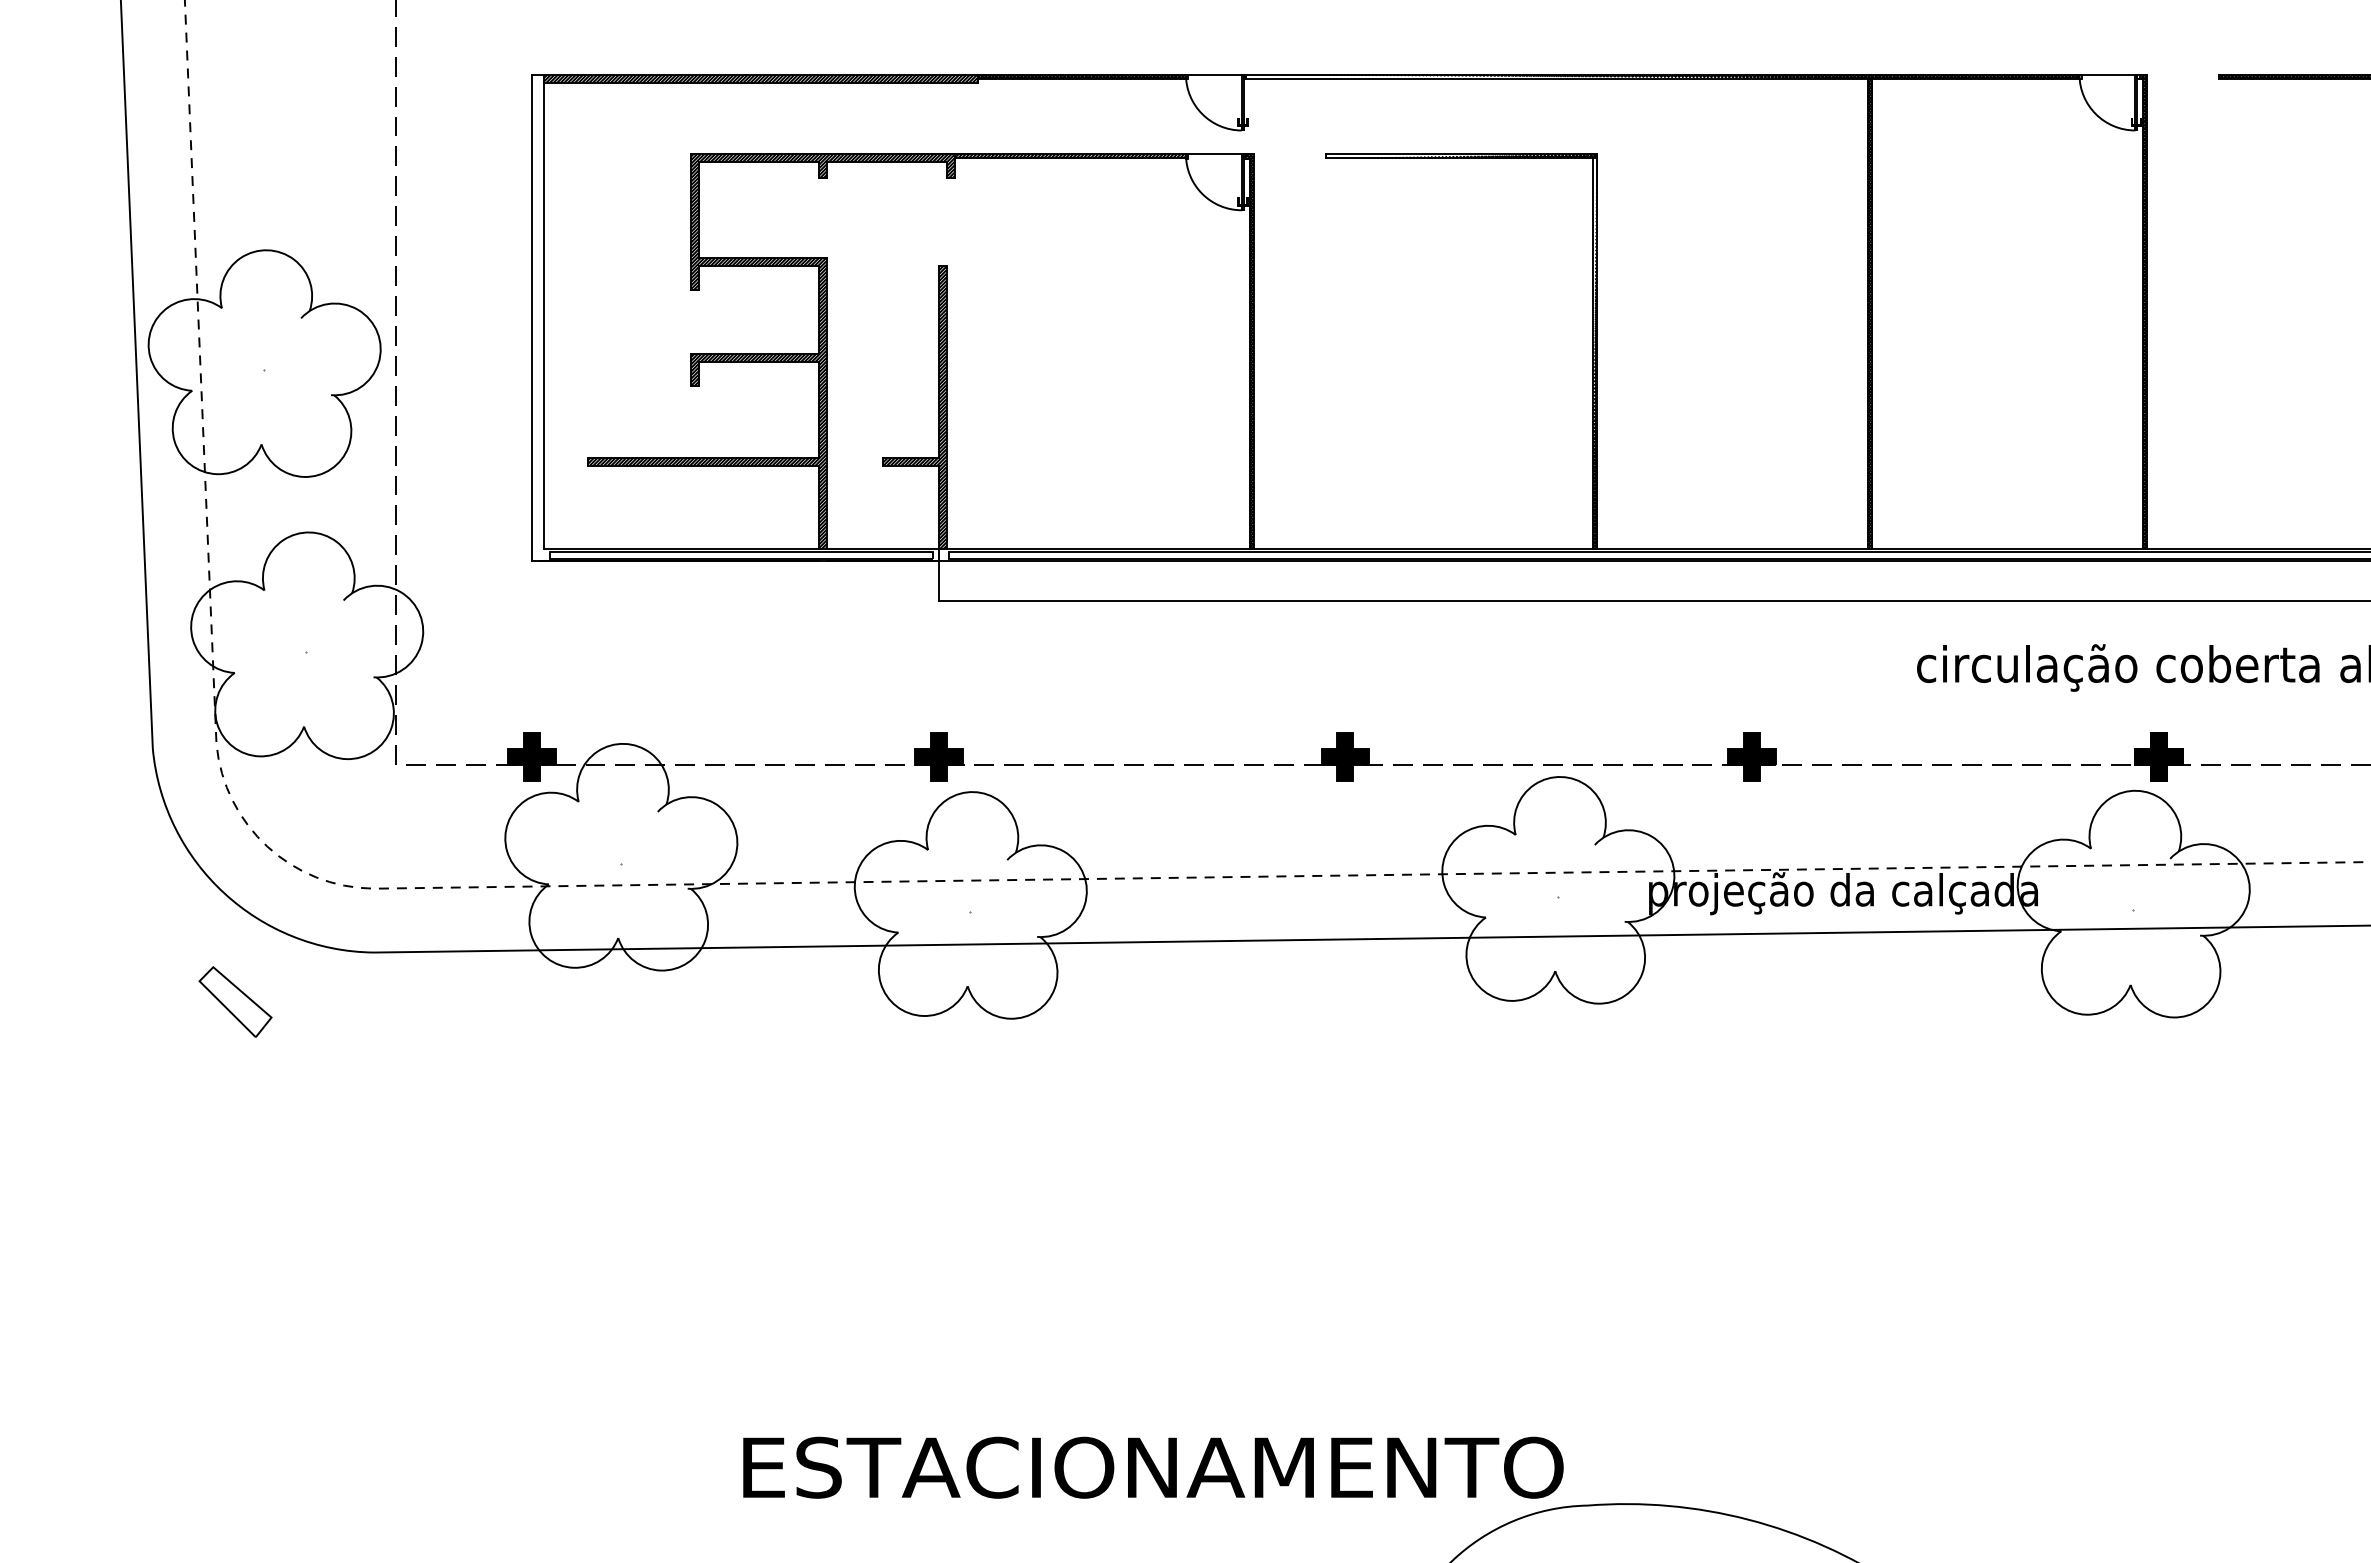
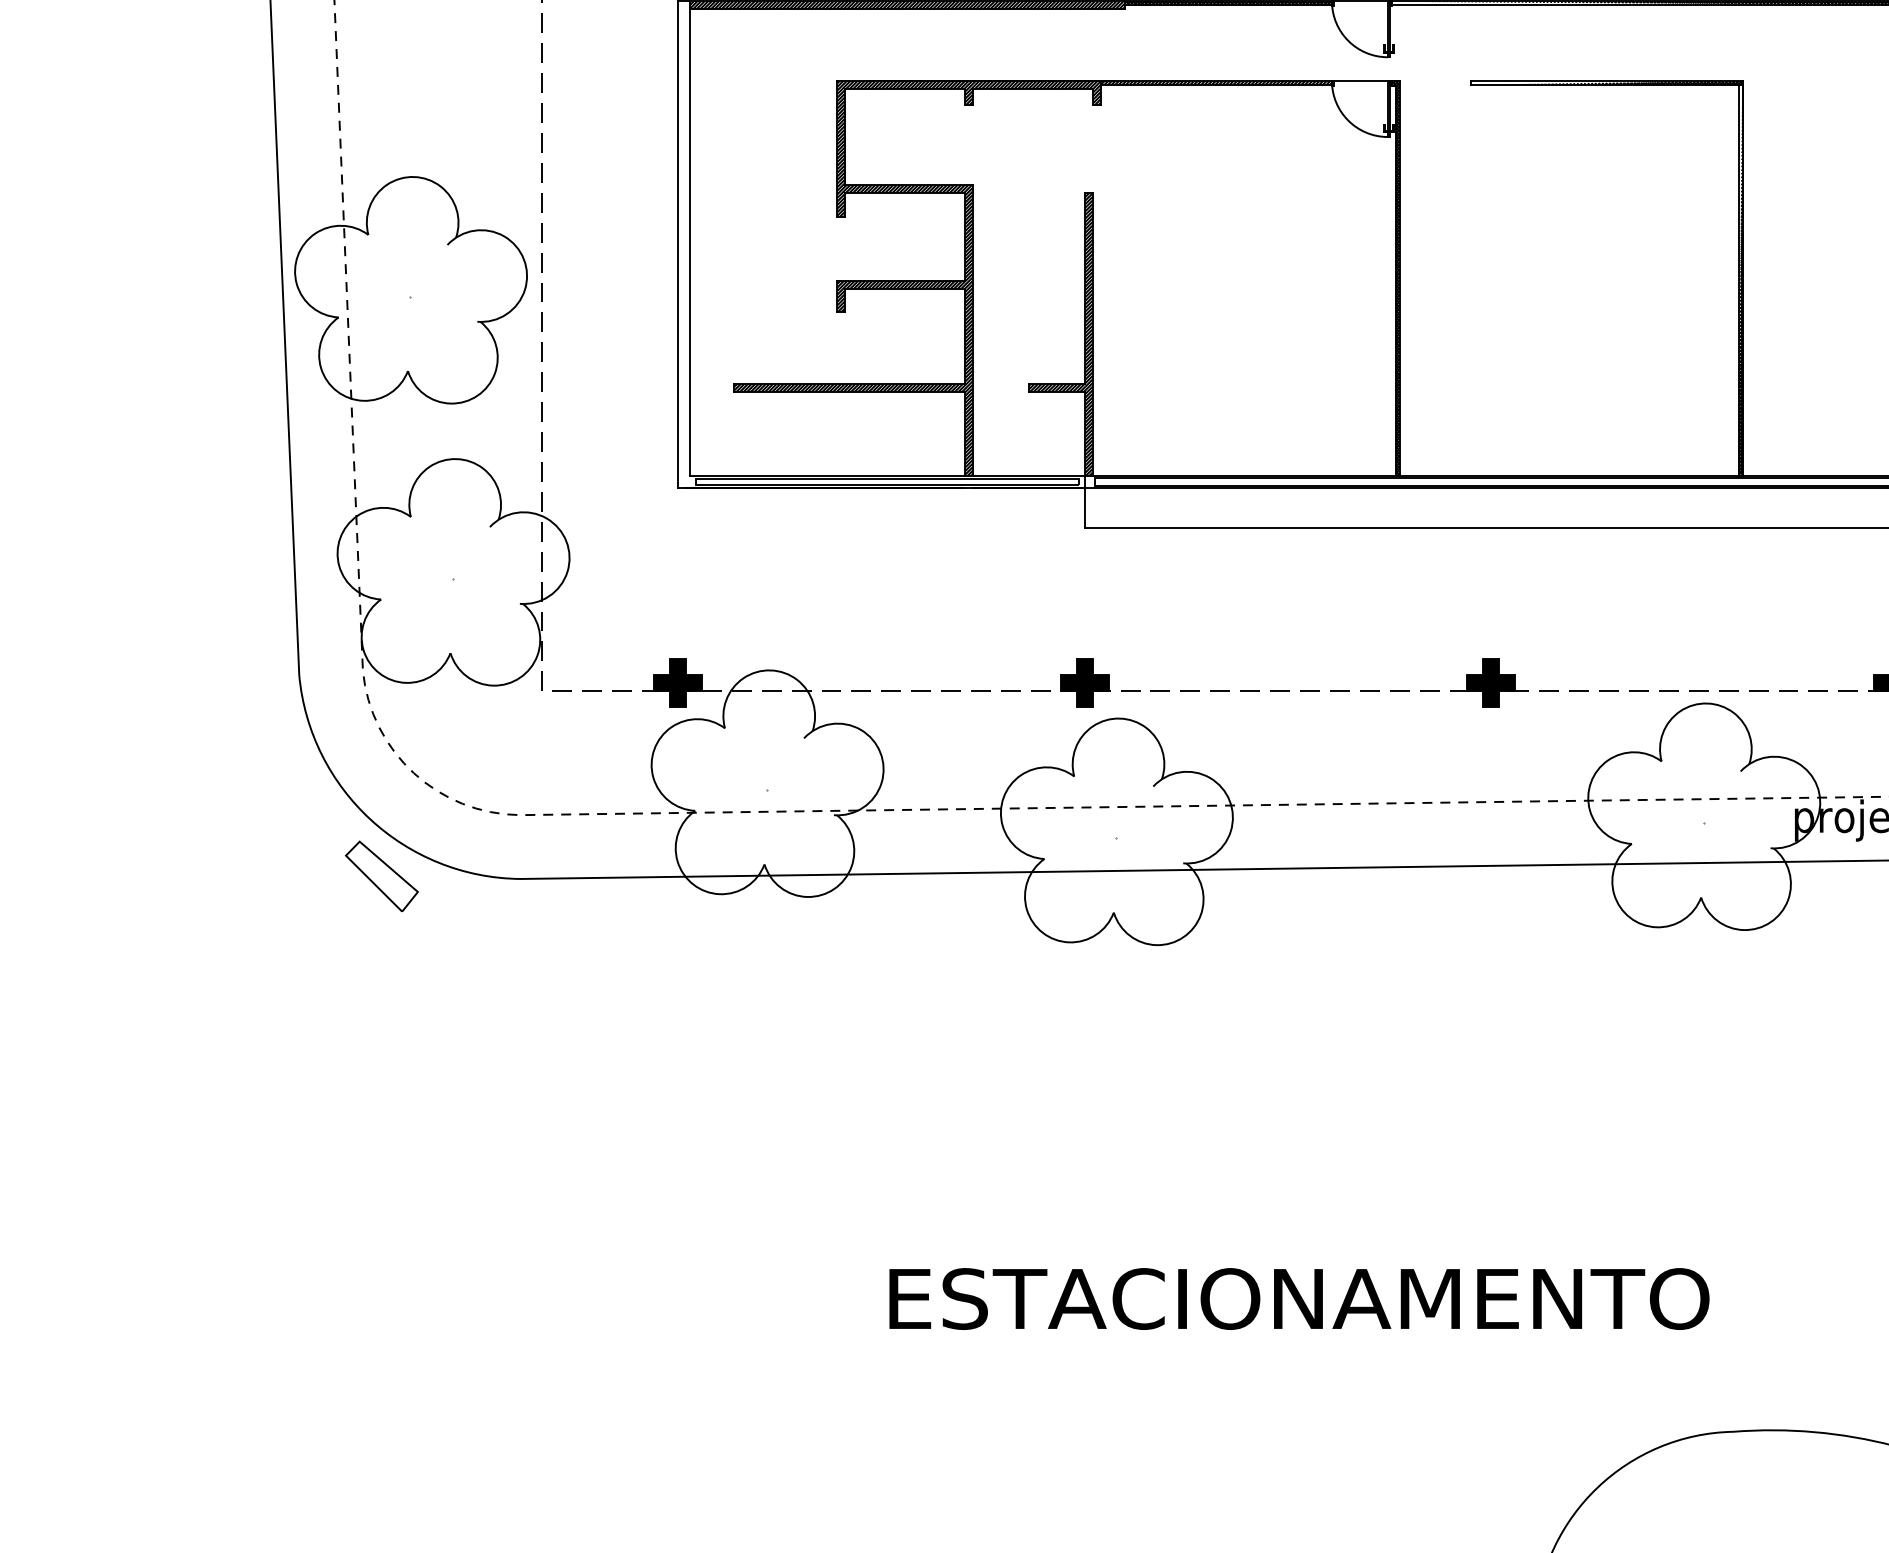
part: (235, 1001) -> (381, 875), moved
text: (1153, 1467) -> (1299, 1298), moved

